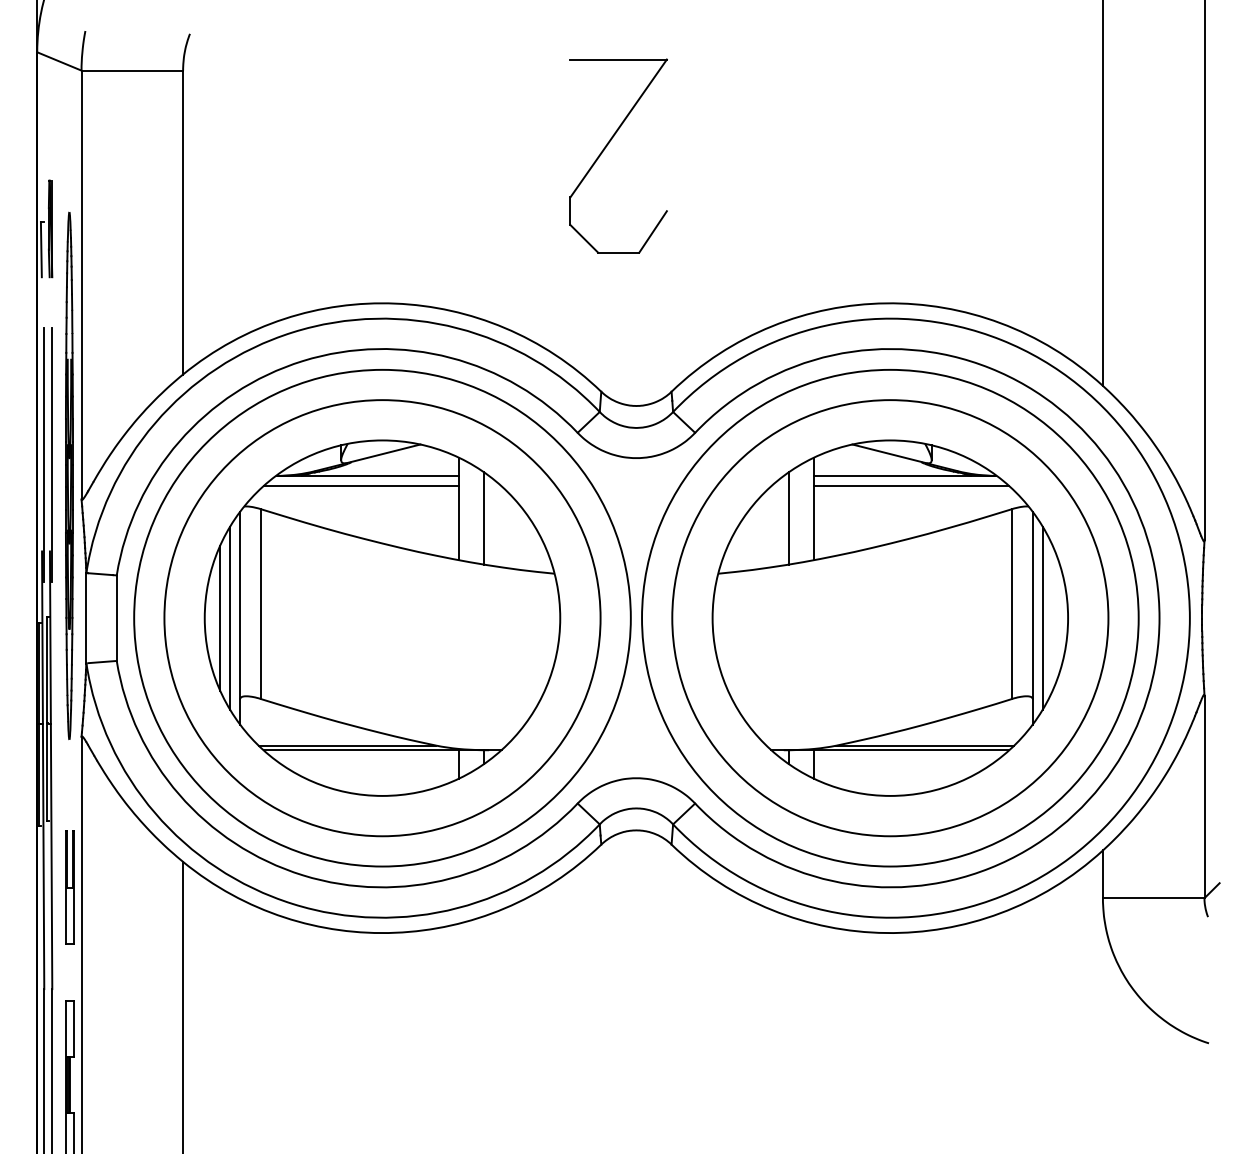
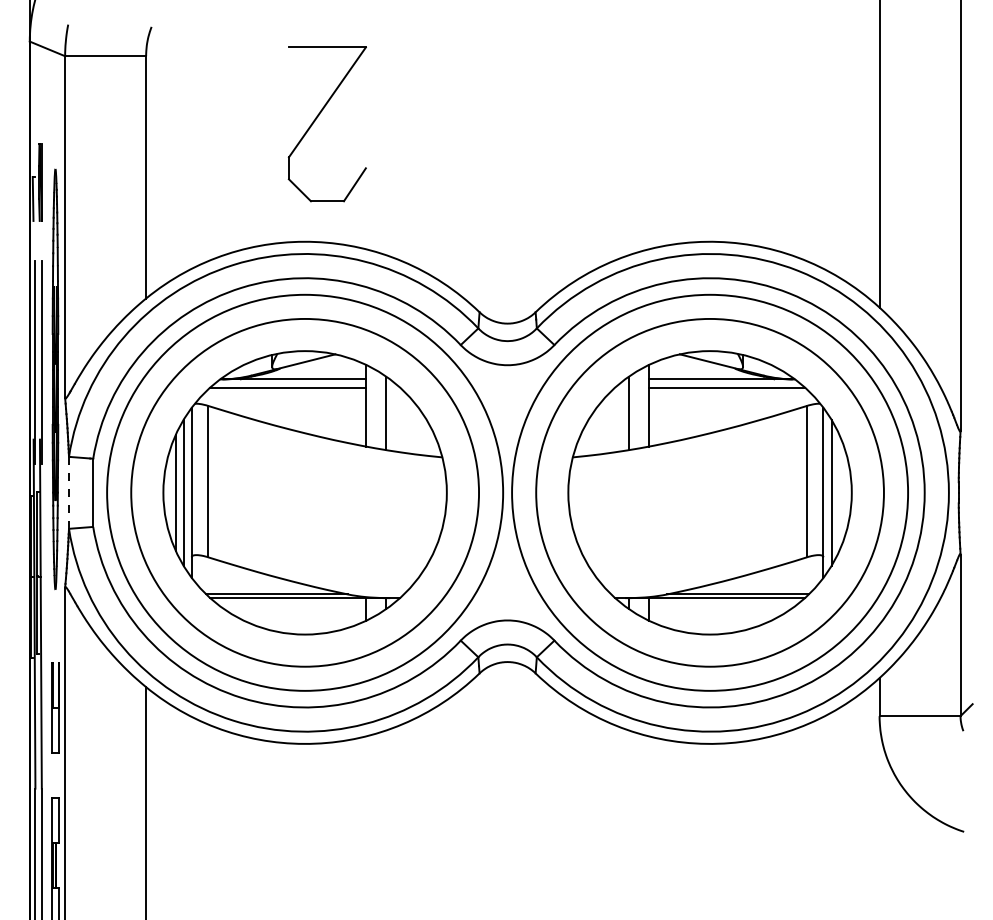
part: (606, 148) -> (317, 118), moved
line: (85, 619) -> (68, 493), solid -> dashed

